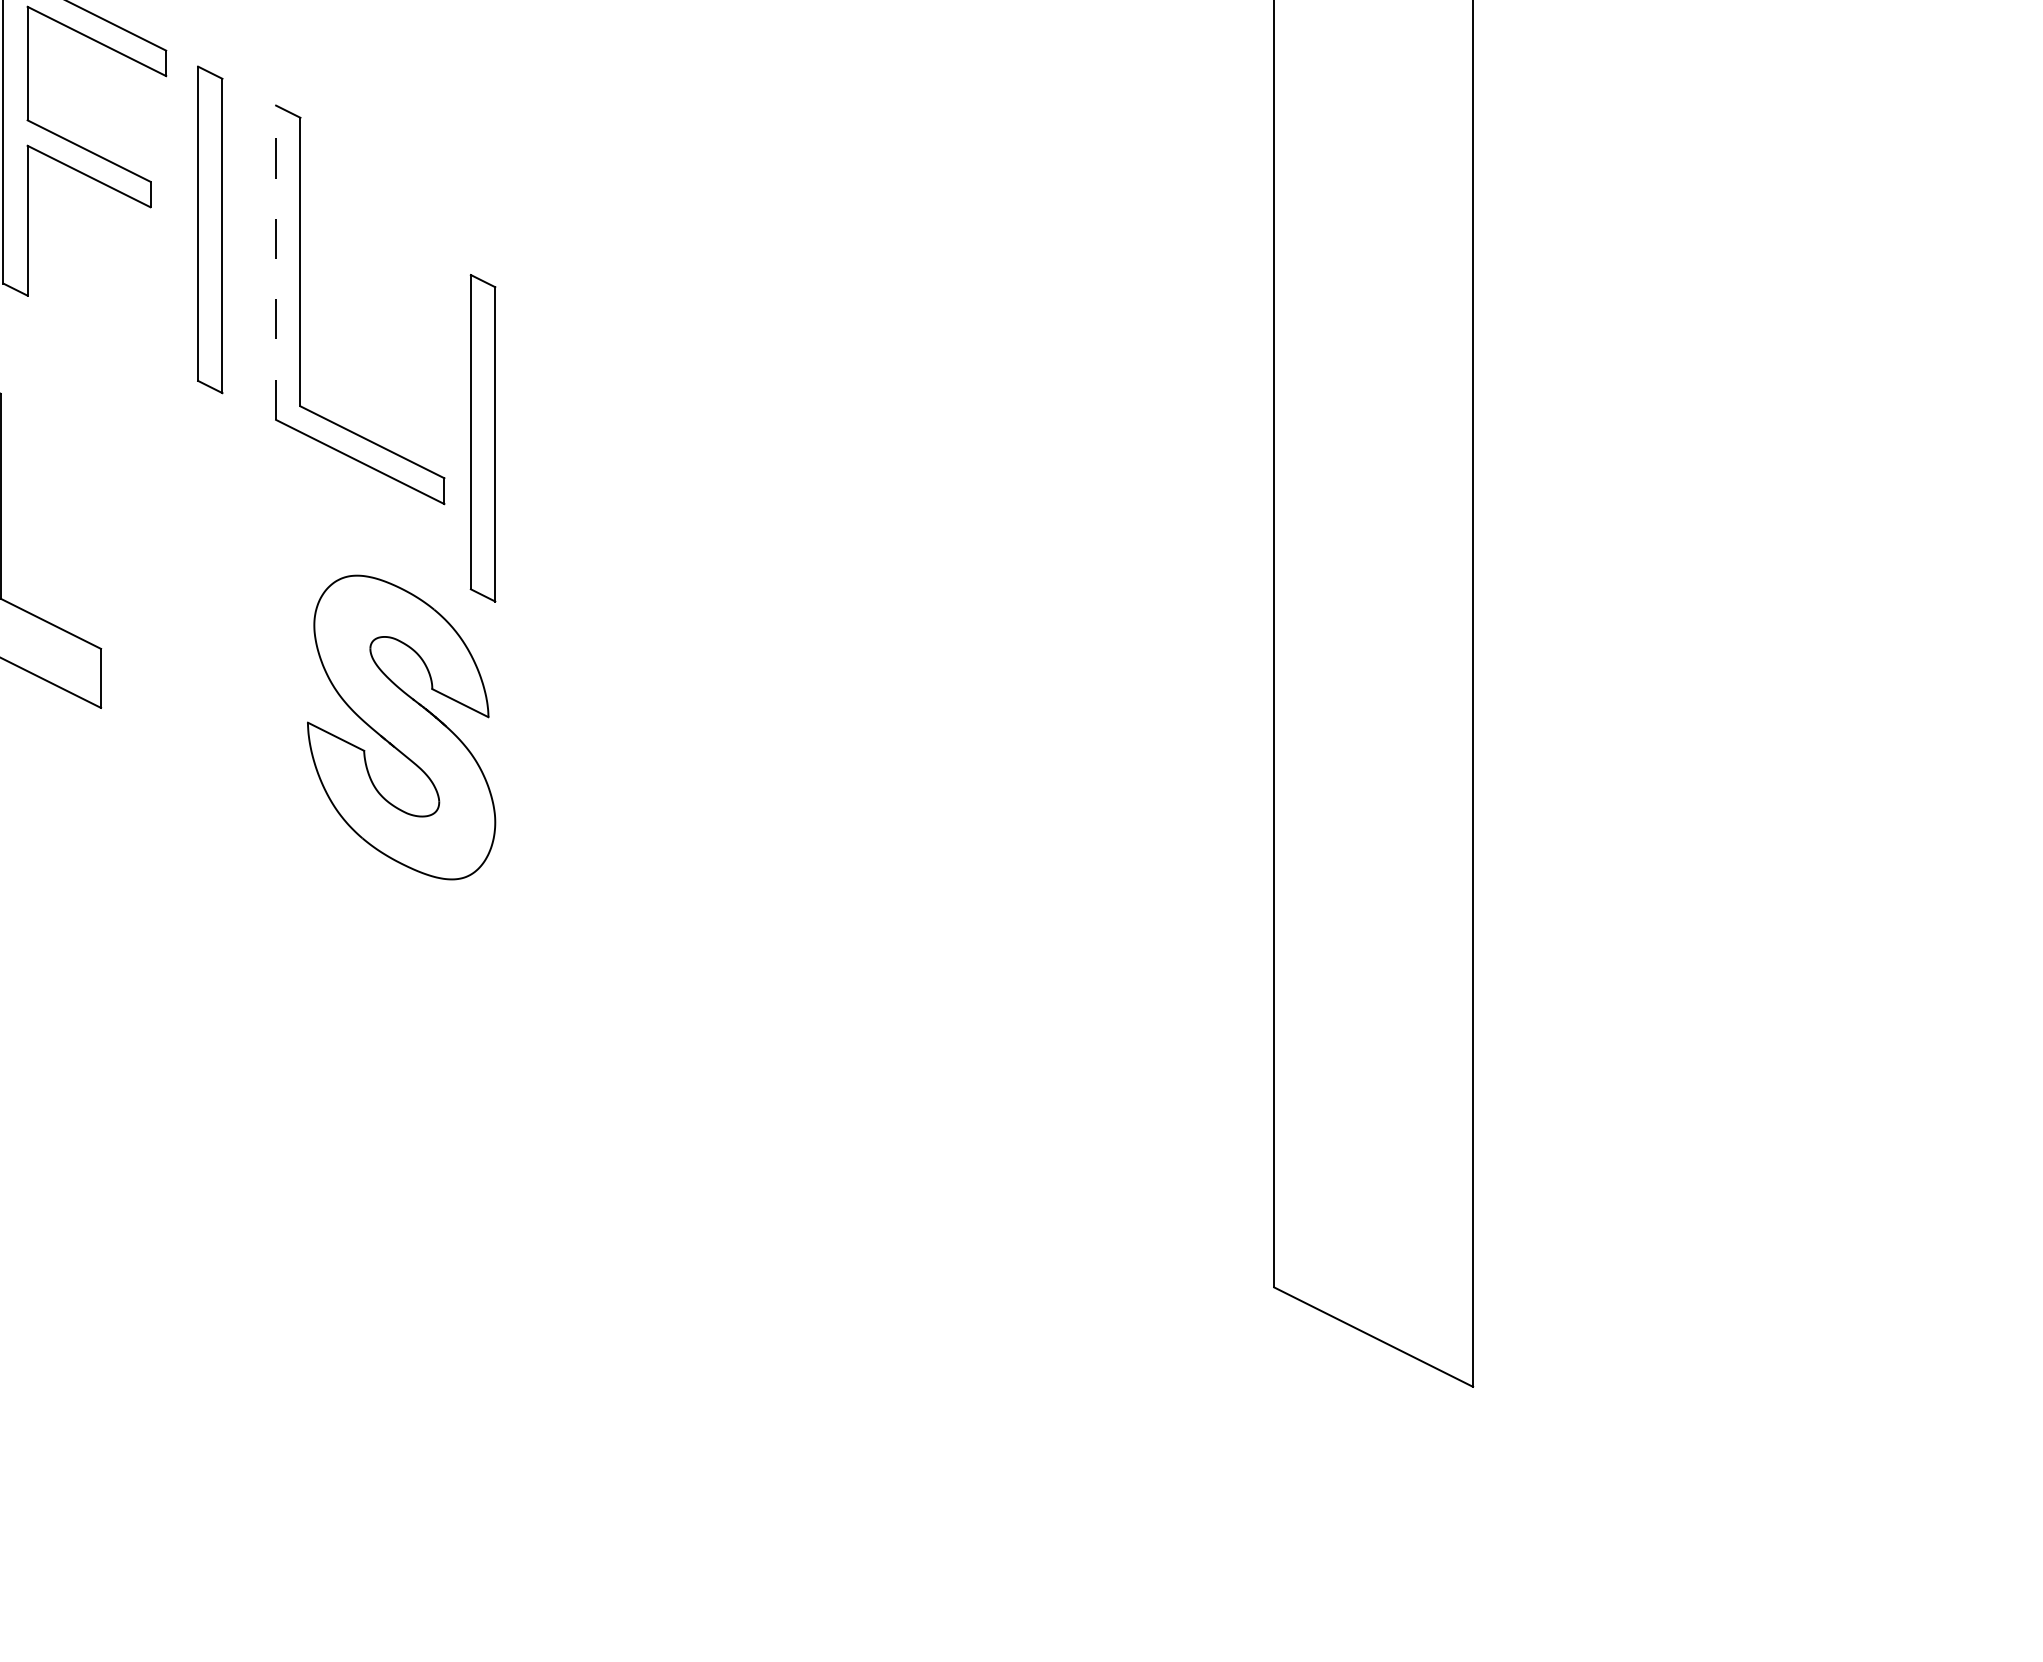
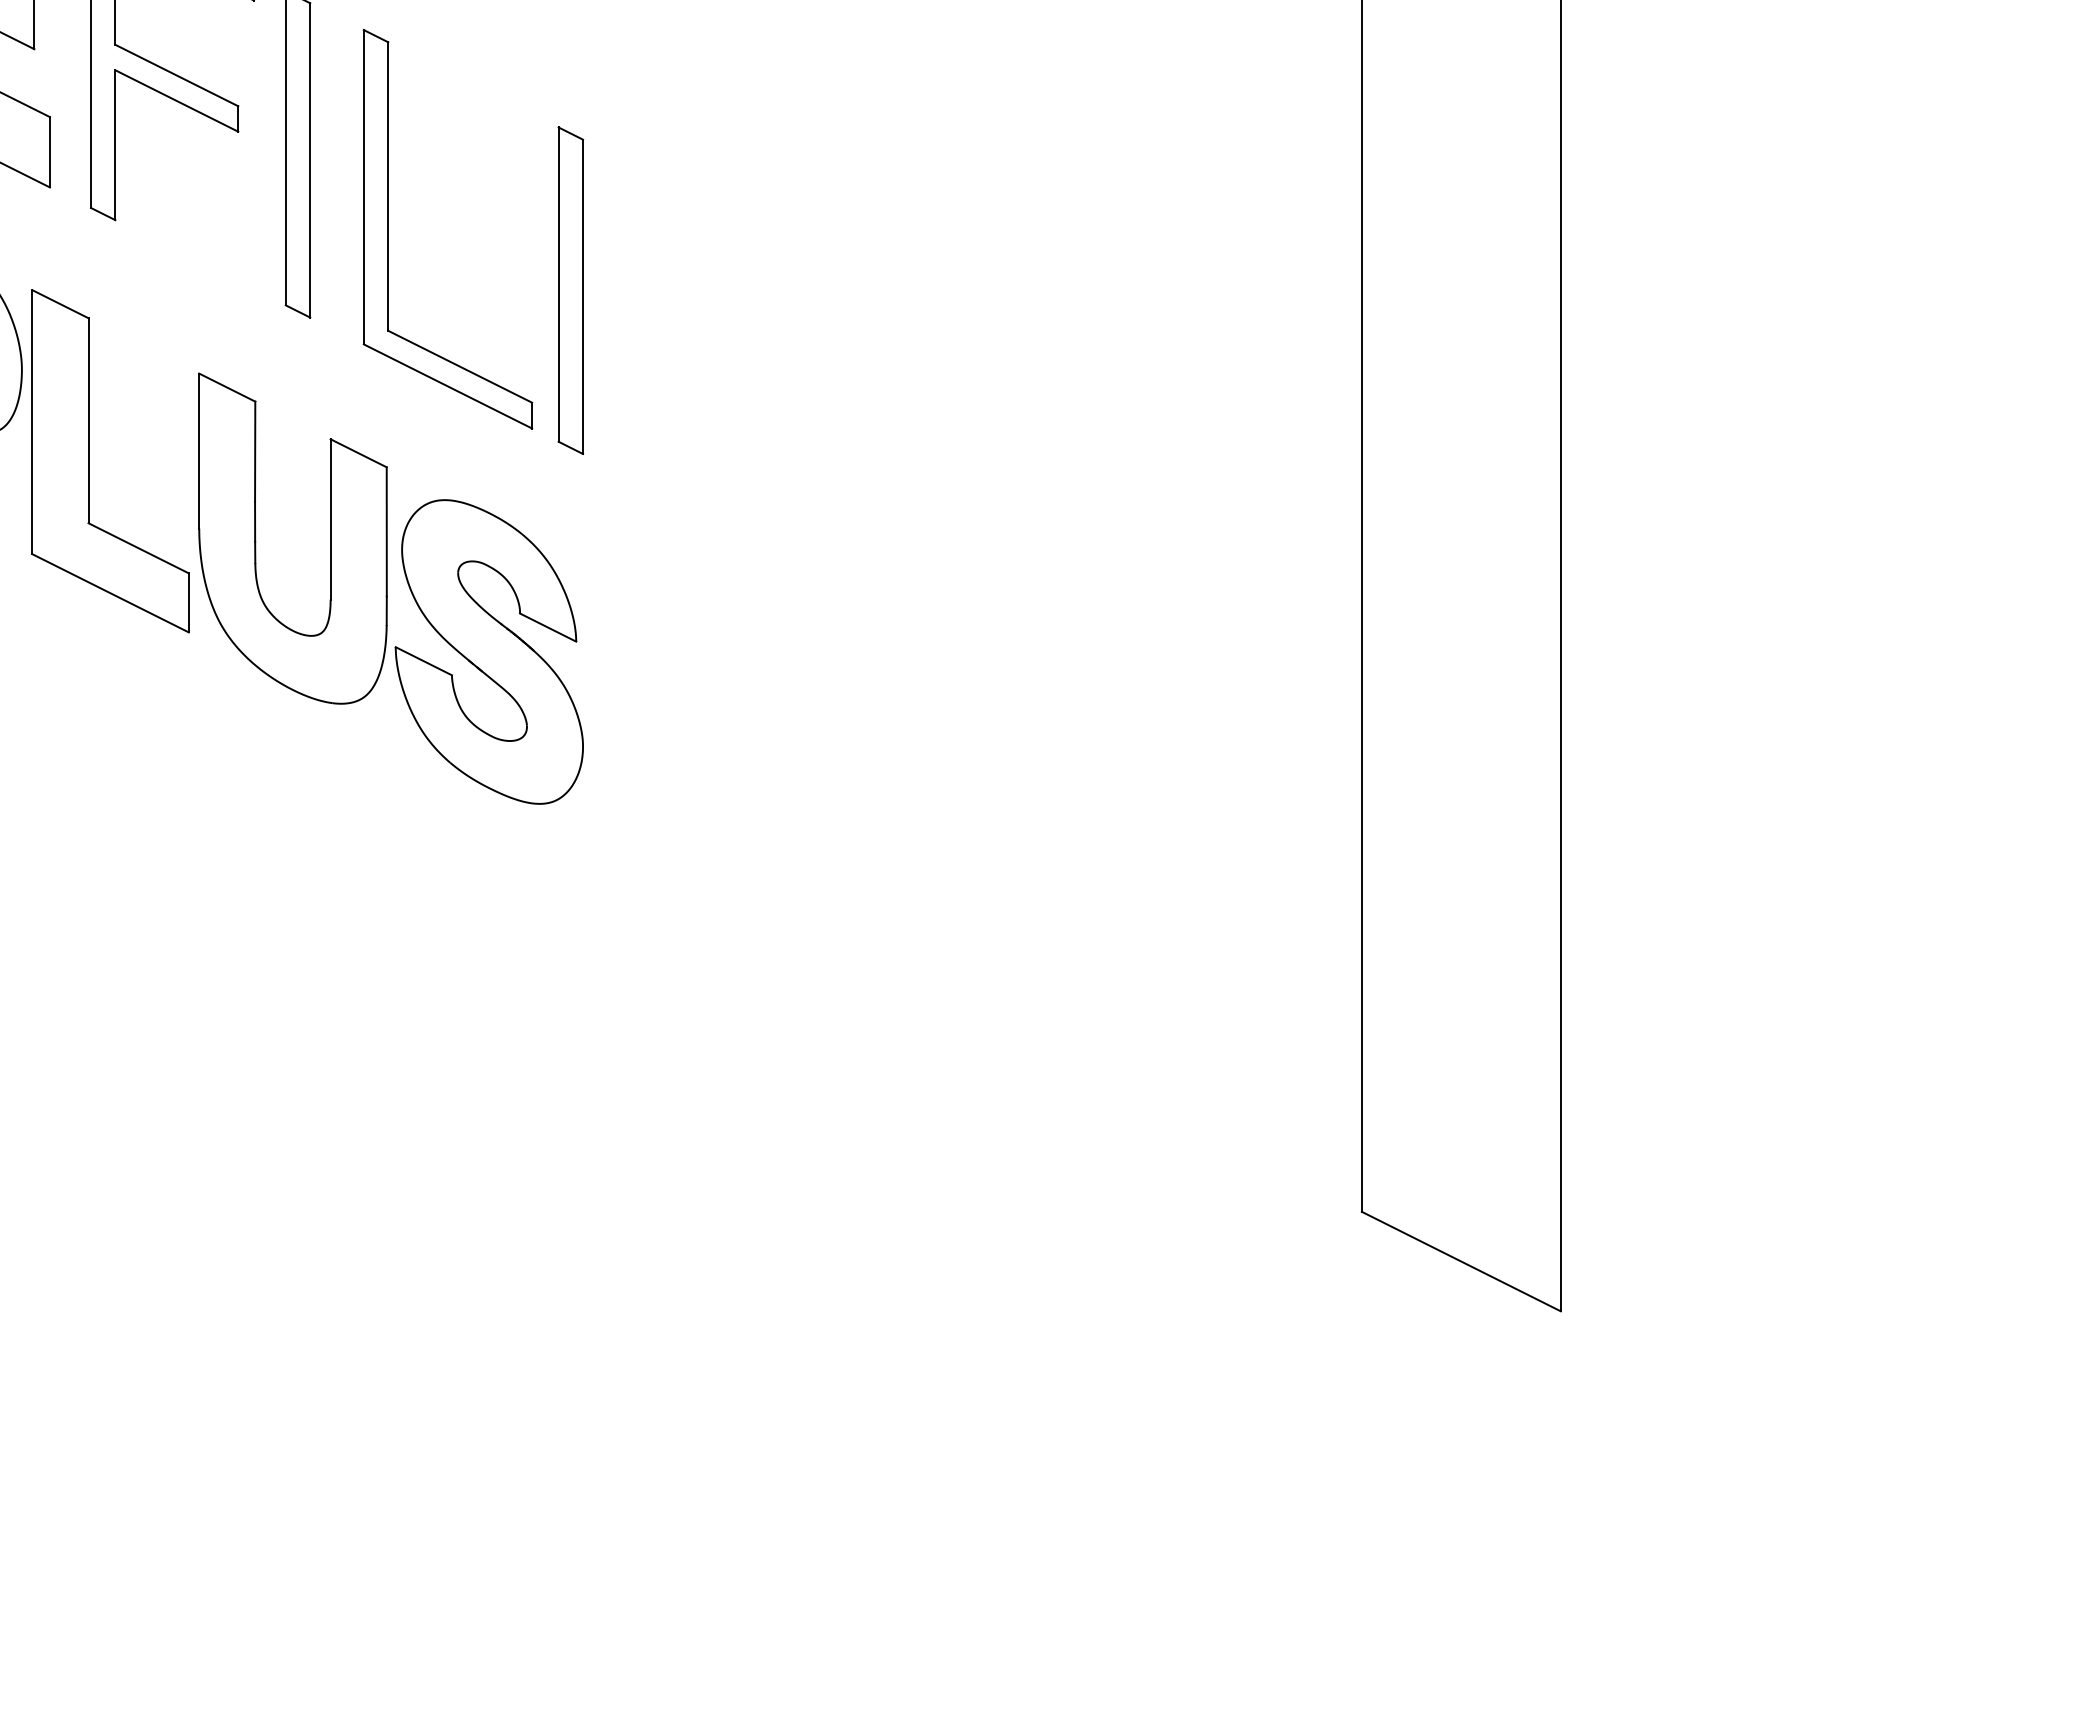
line: (275, 262) -> (363, 186), dashed -> solid
part: (482, 438) -> (570, 290), moved
part: (168, 616) -> (256, 540), added

